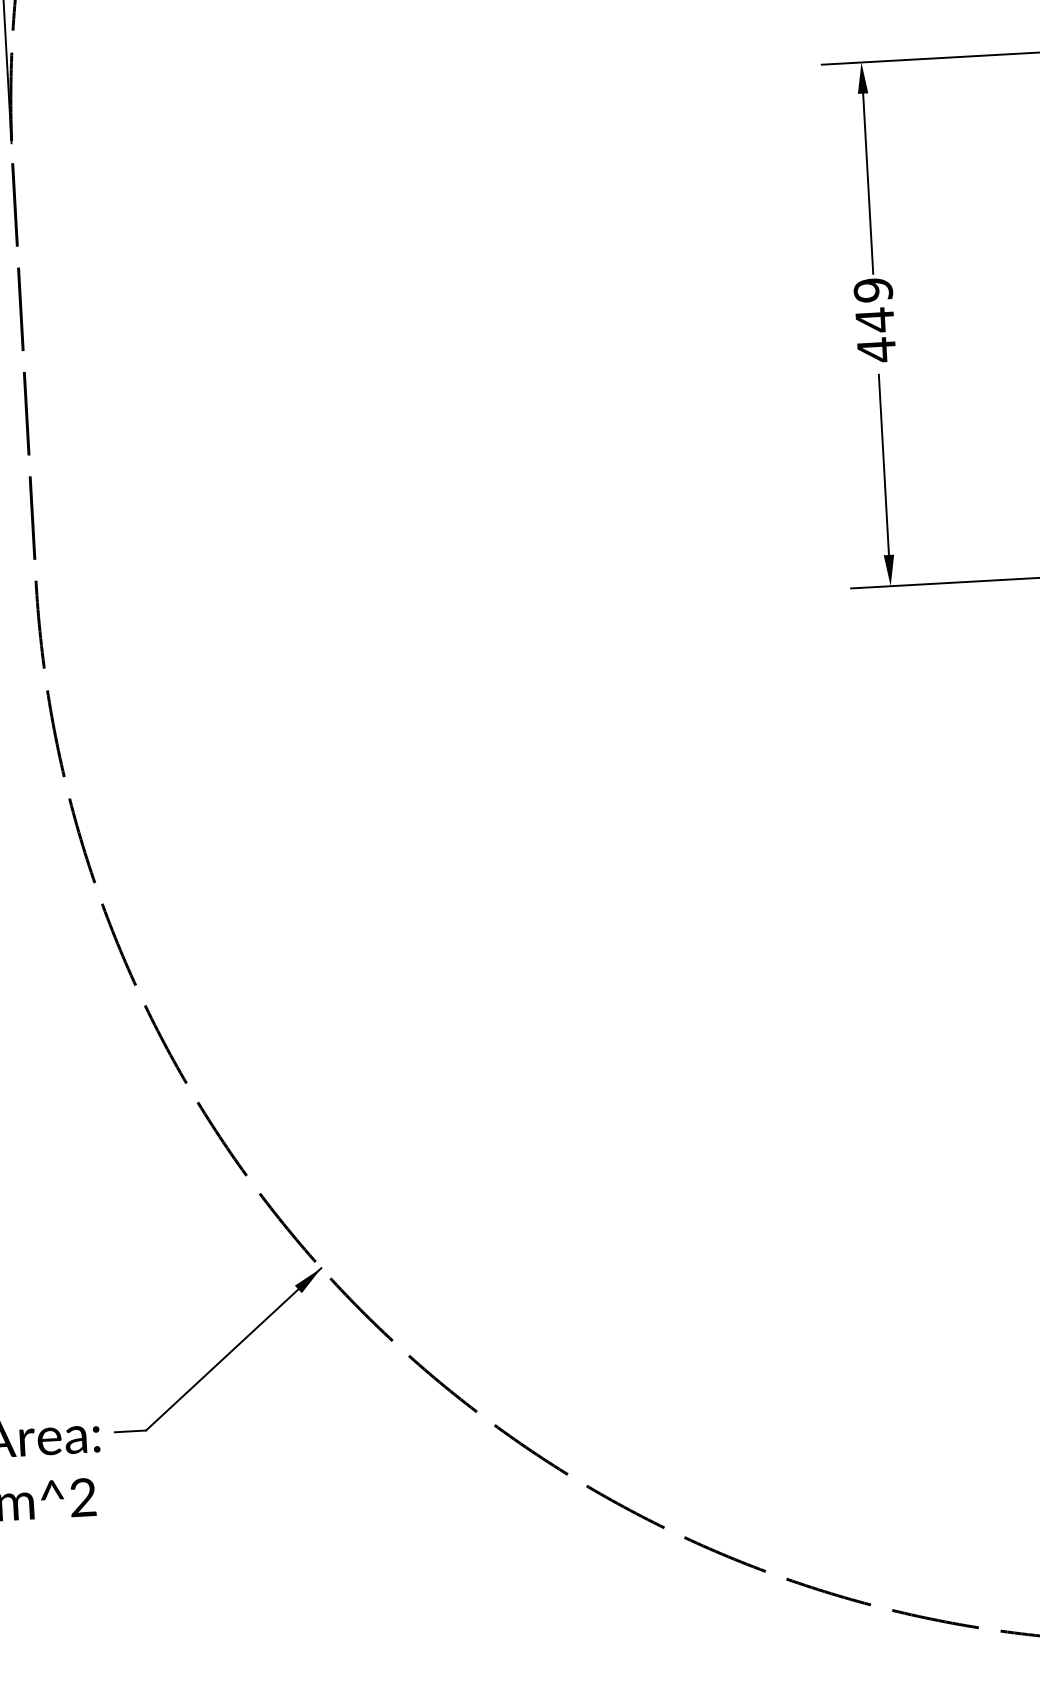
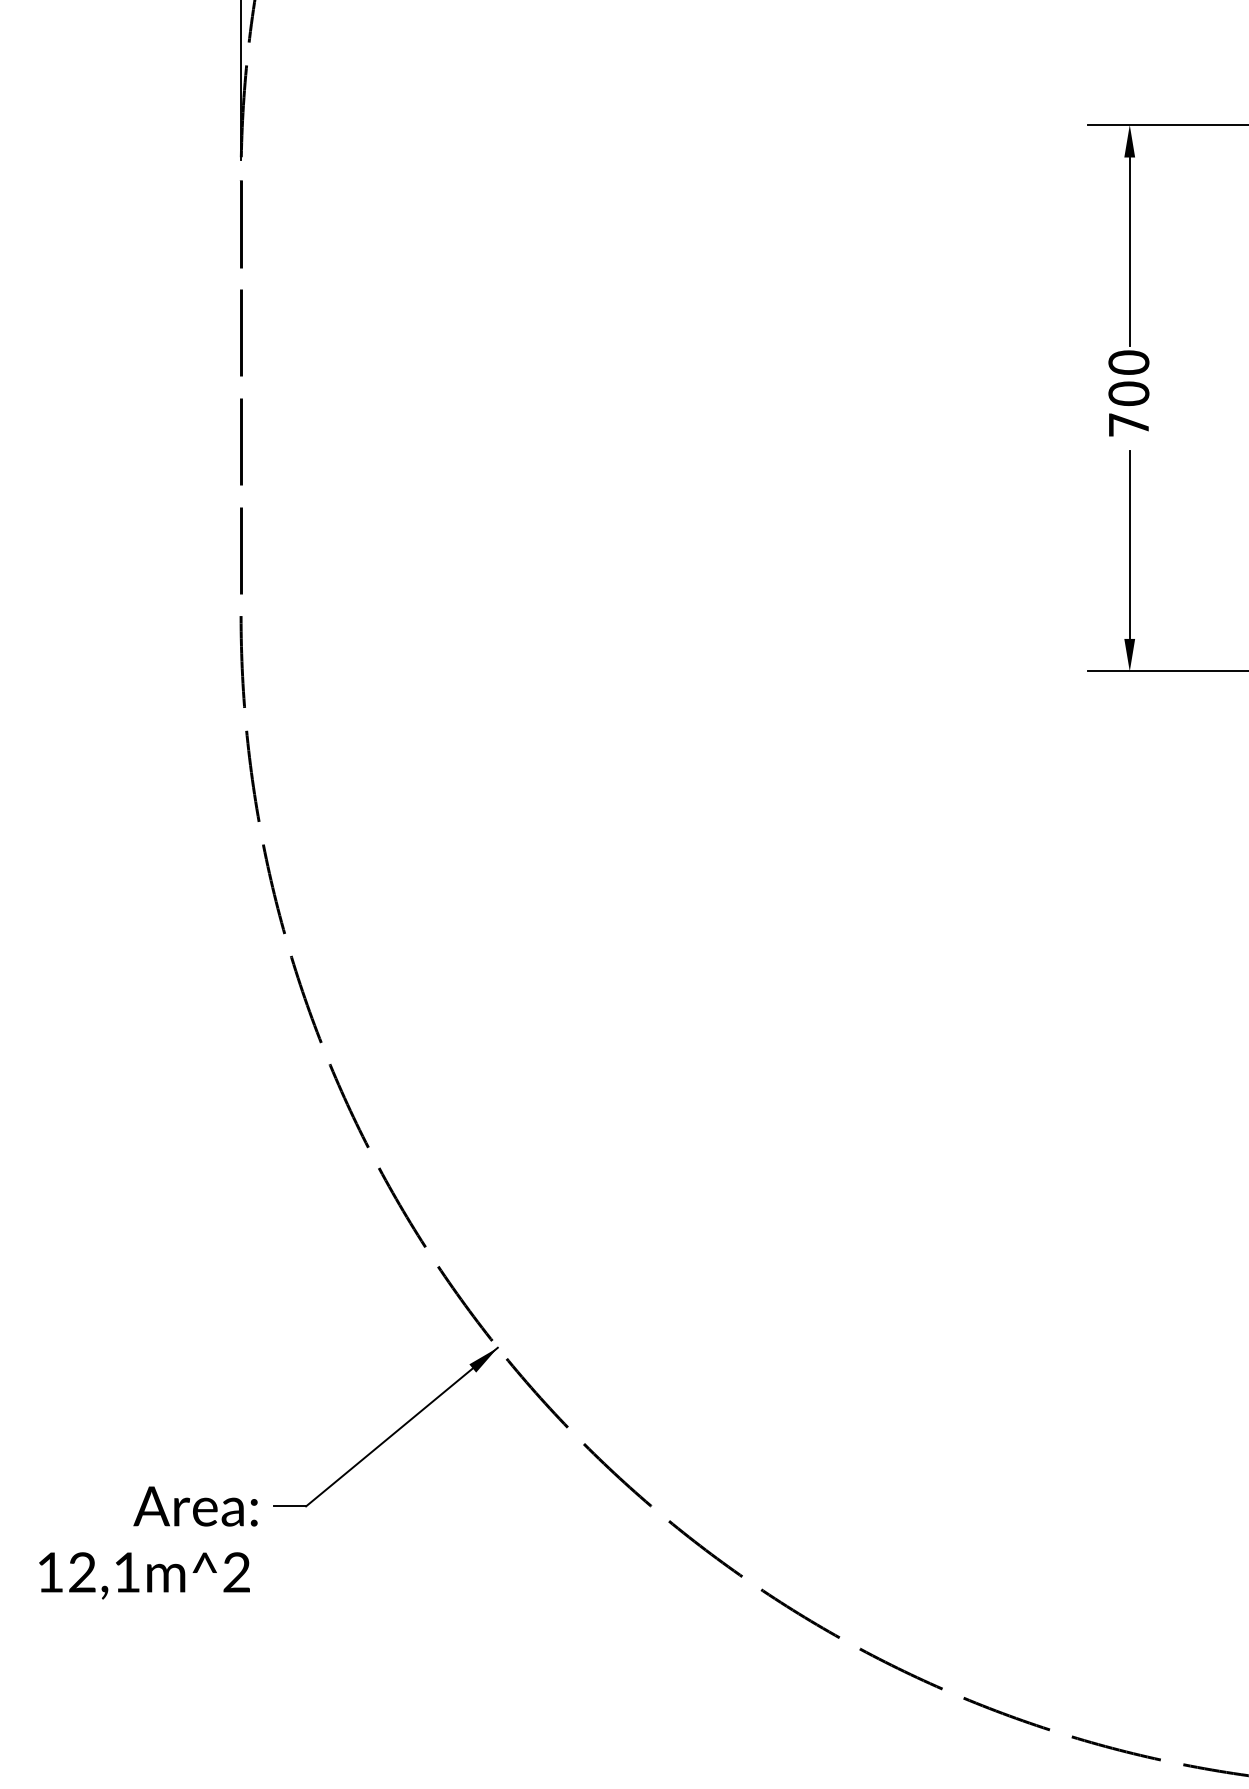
text: (874, 320) -> (1128, 394), 449 -> 700

